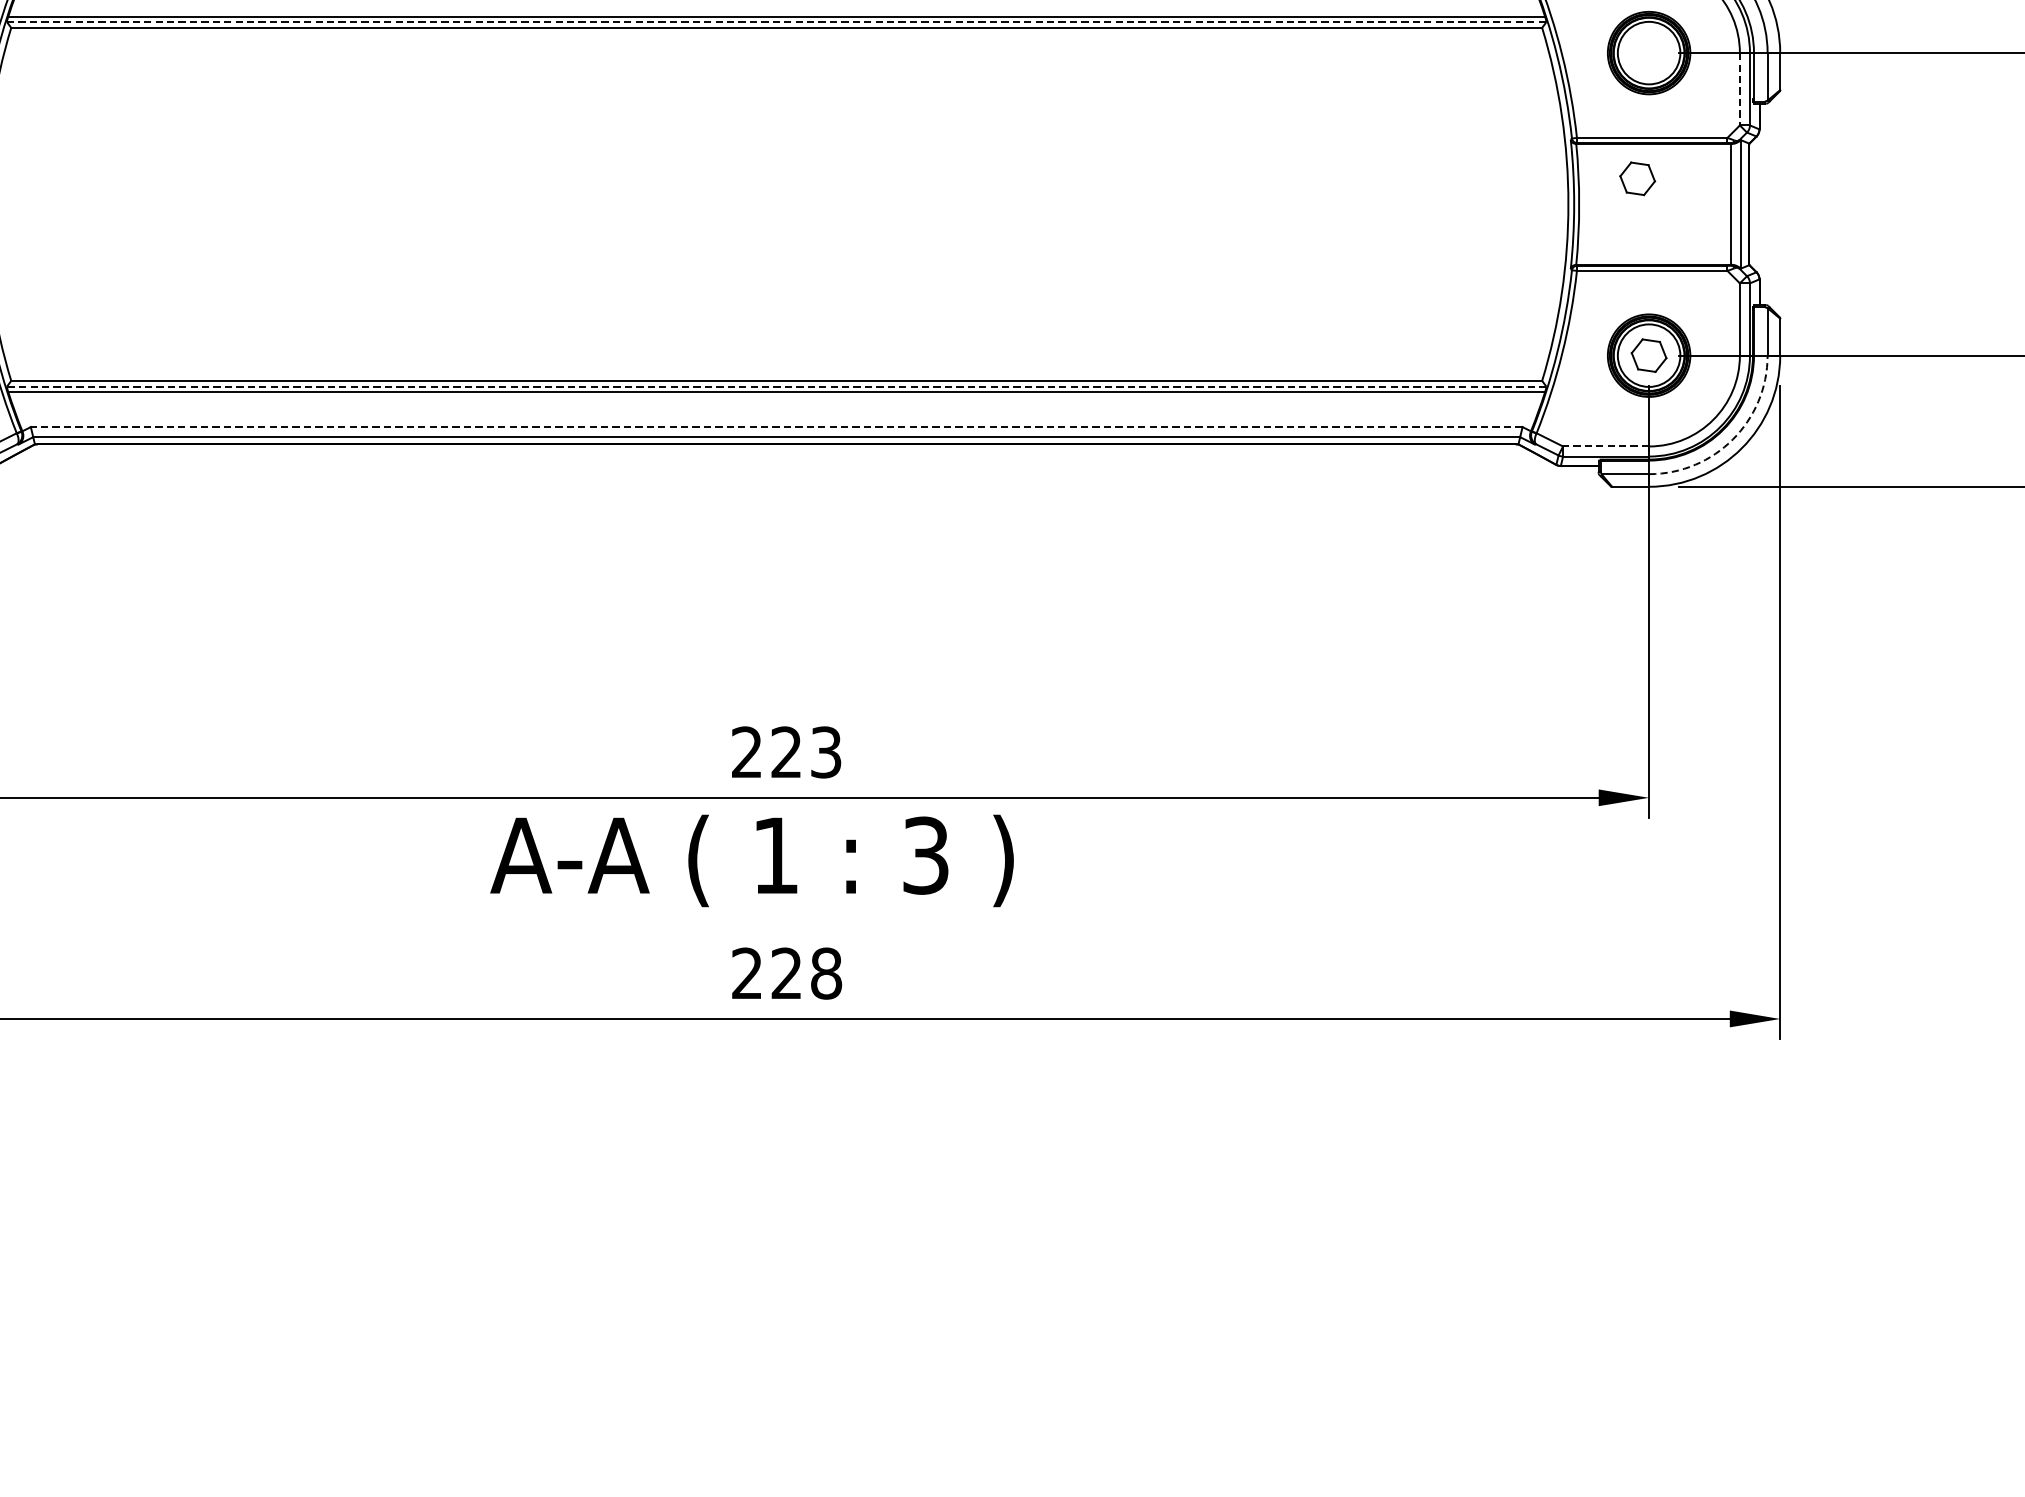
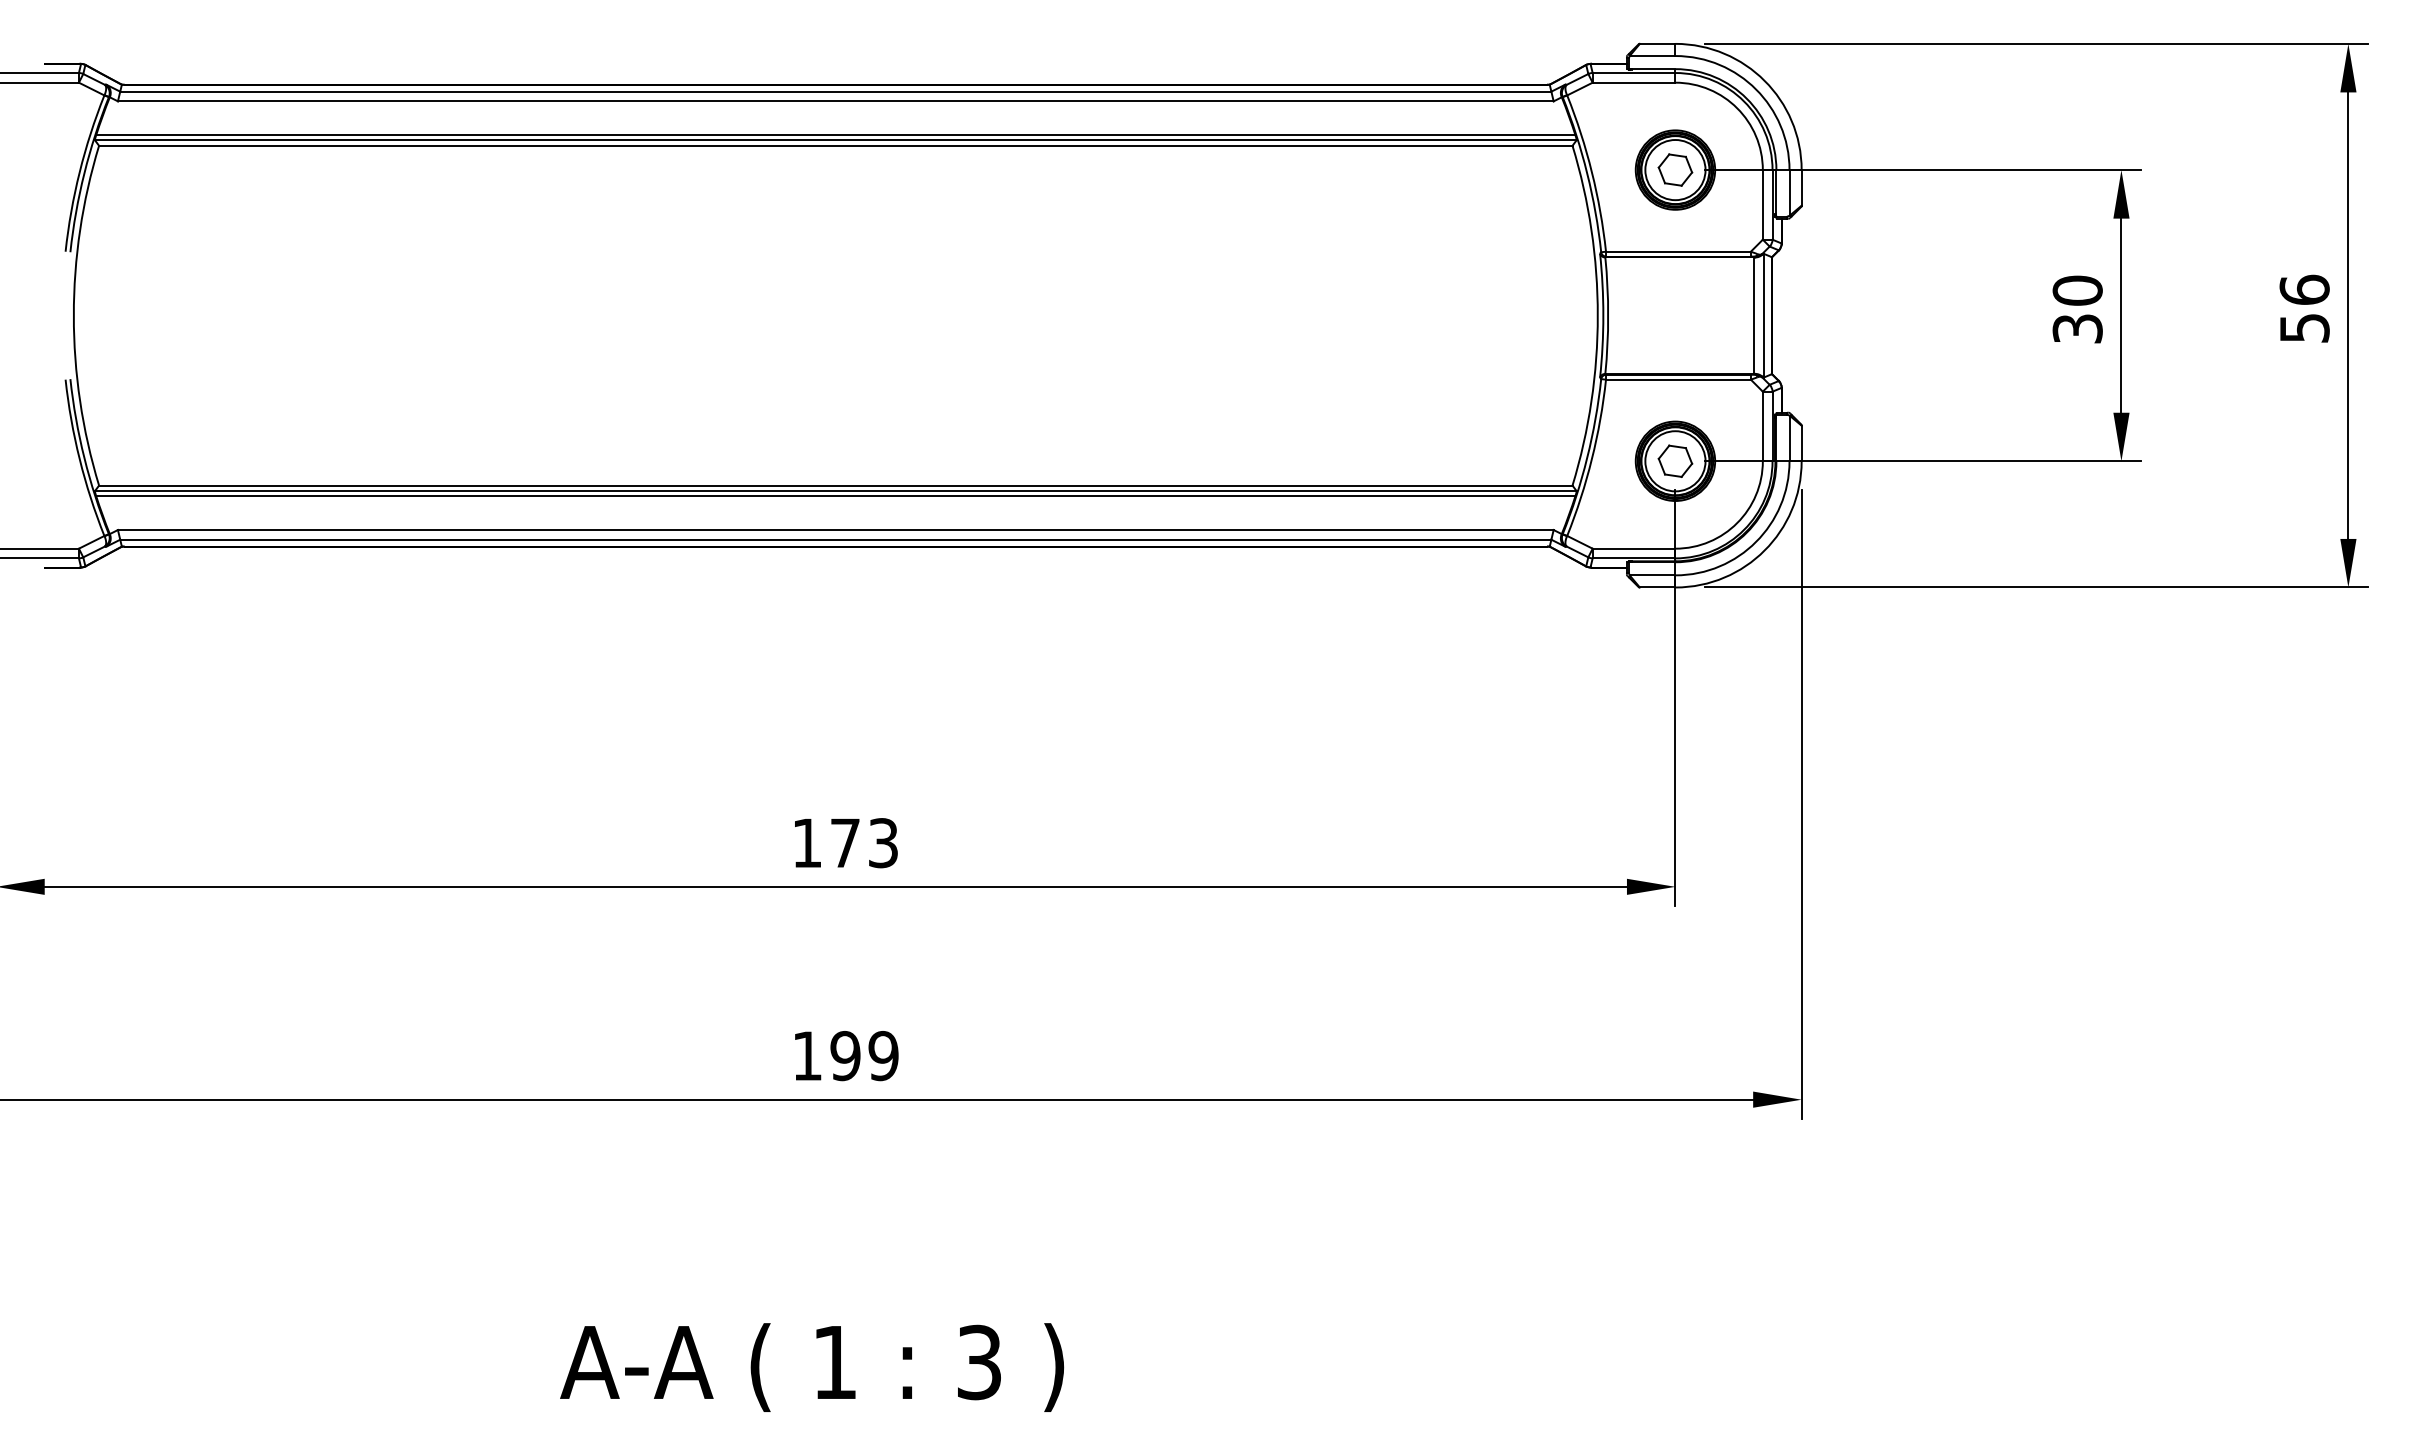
line: (776, 22) -> (835, 140), dashed -> solid
line: (1739, 88) -> (1762, 204), dashed -> solid
part: (1637, 178) -> (1675, 169), moved
line: (776, 387) -> (835, 491), dashed -> solid
line: (776, 427) -> (835, 530), dashed -> solid
arc: (1733, 439) -> (1756, 541), dashed -> solid
line: (1605, 446) -> (1633, 548), dashed -> solid
text: (765, 751) -> (825, 842), 223 -> 173
text: (752, 860) -> (812, 1367), moved
text: (786, 974) -> (845, 1056), 228 -> 199

